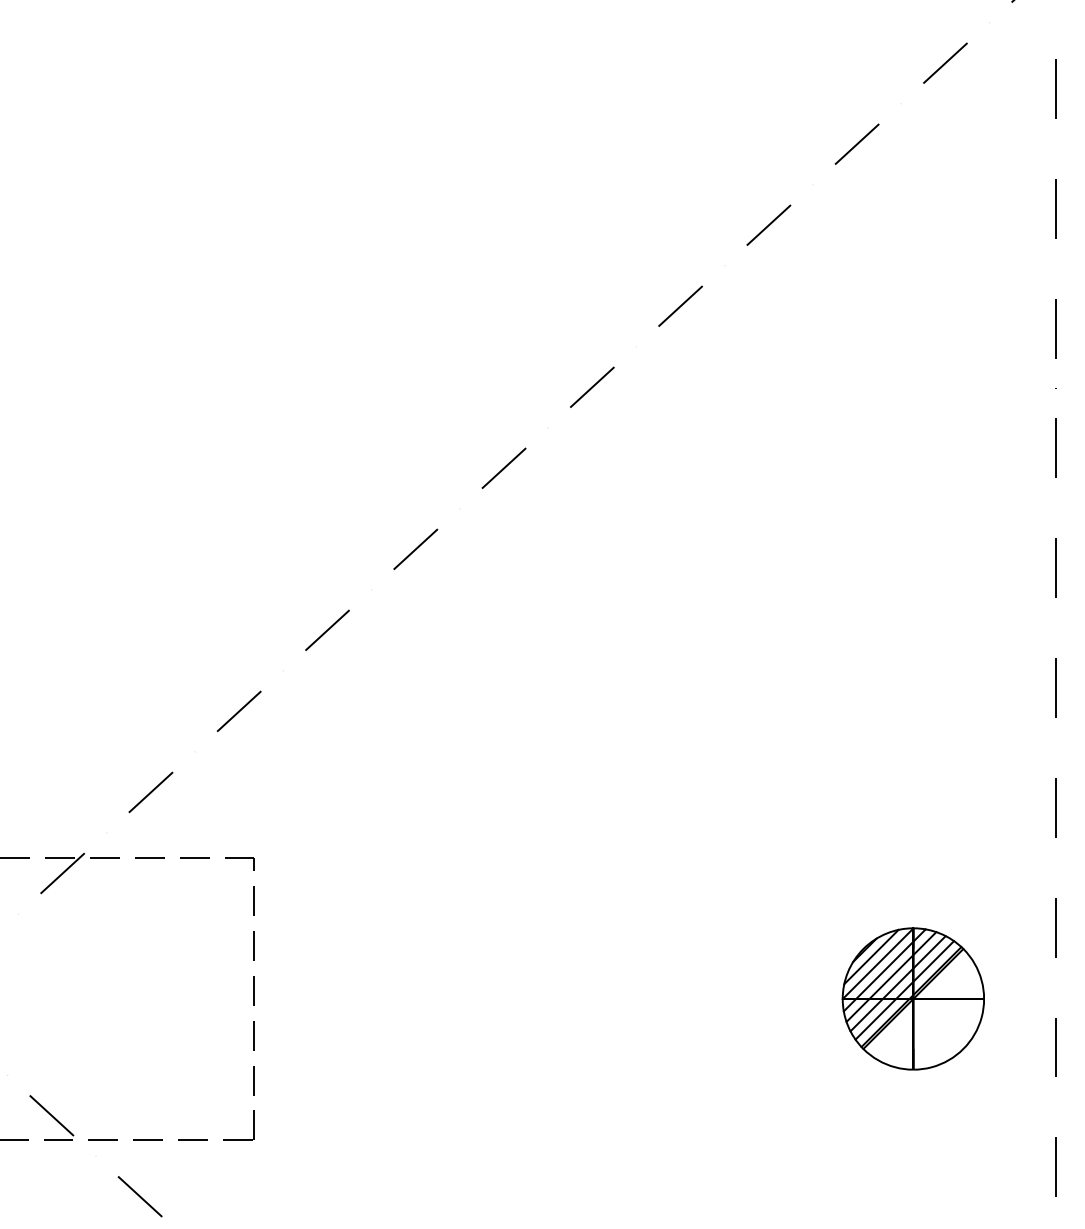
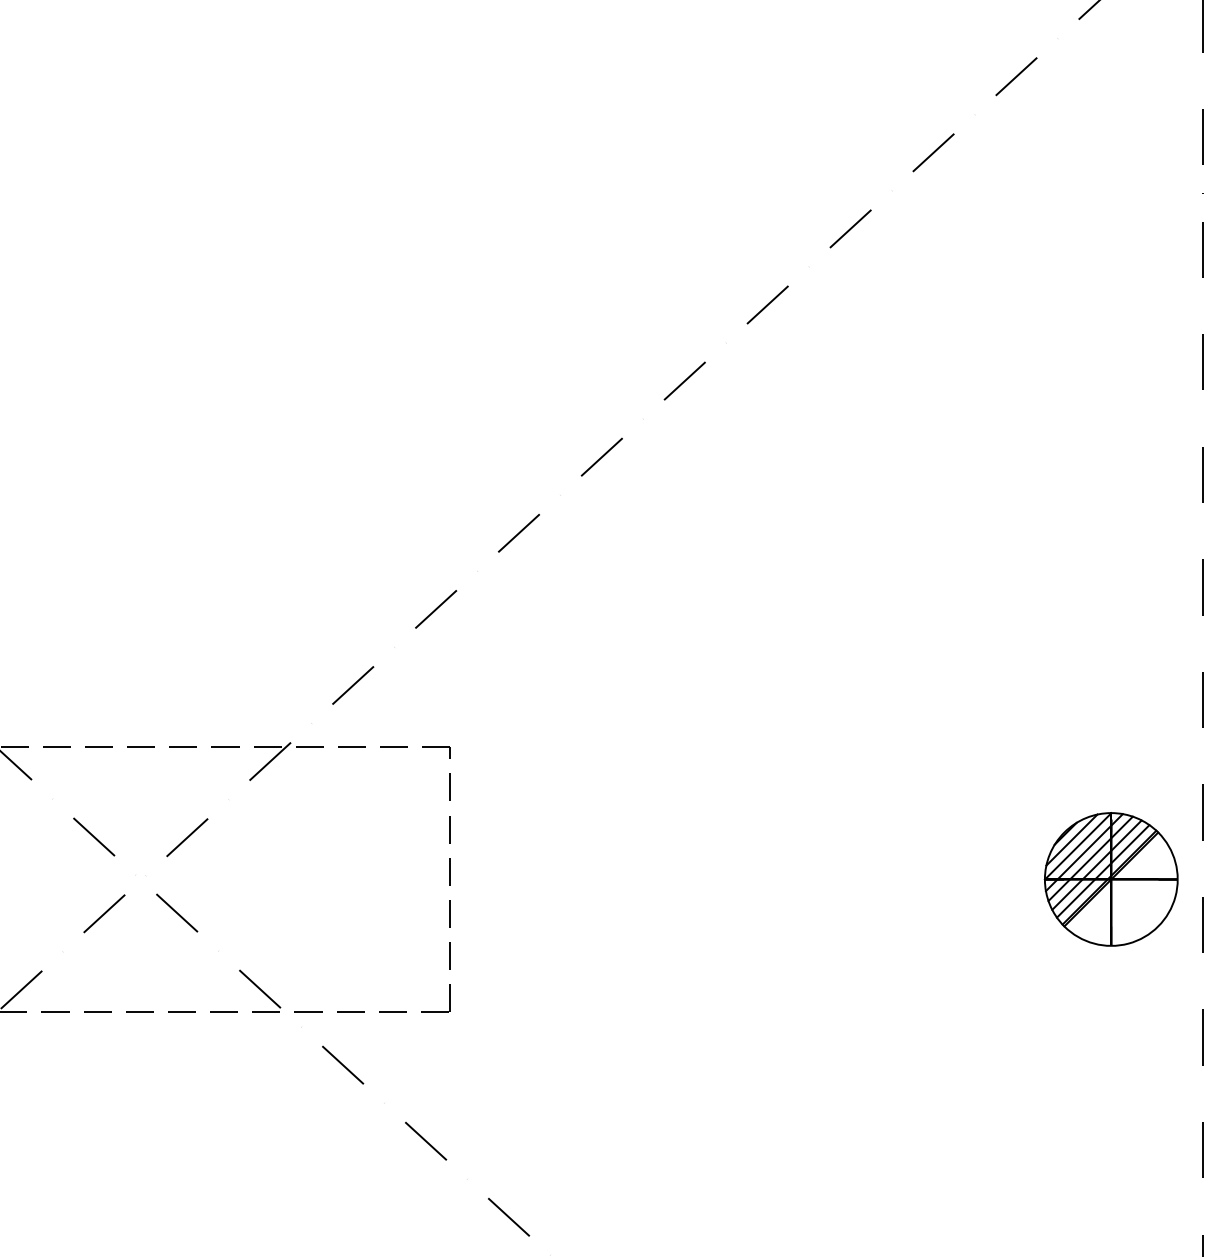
part: (912, 999) -> (1110, 879), moved

